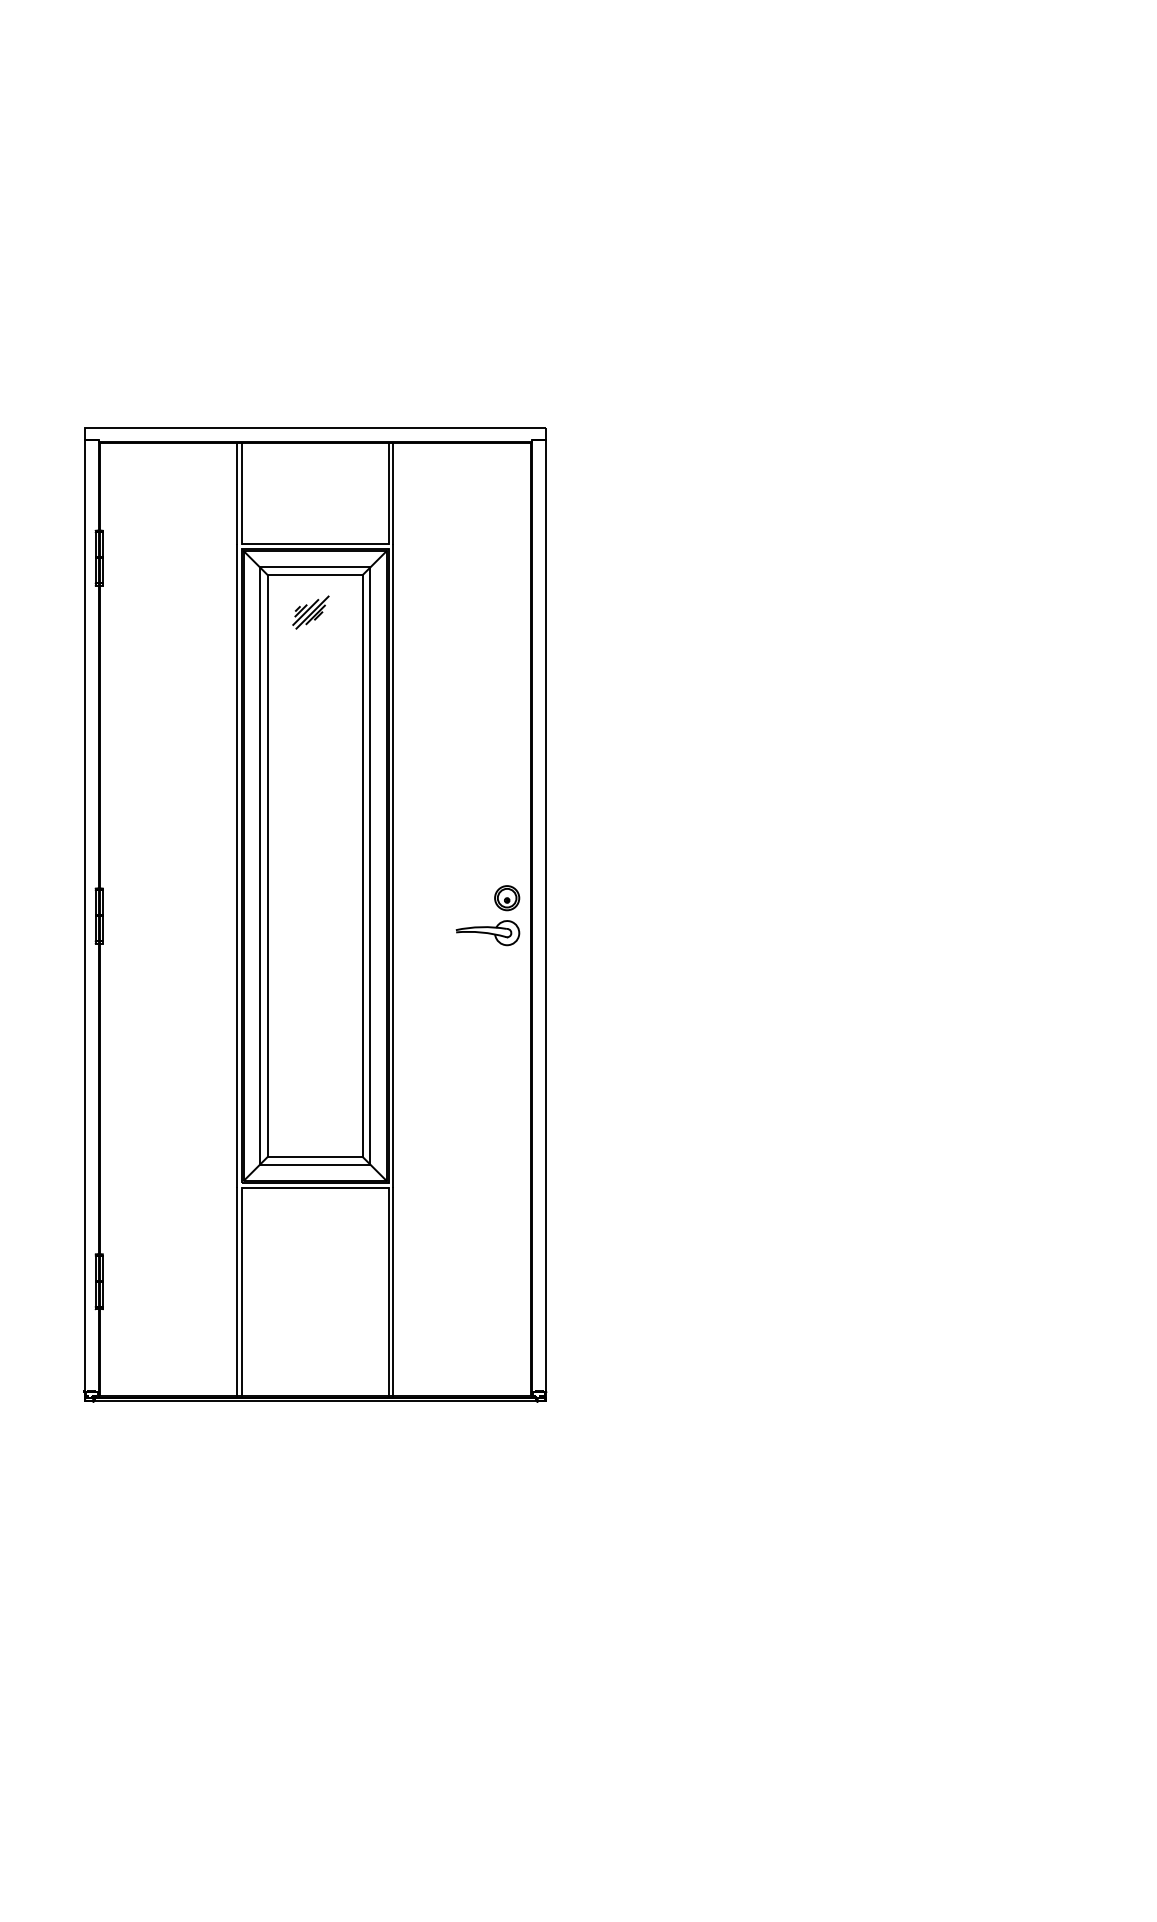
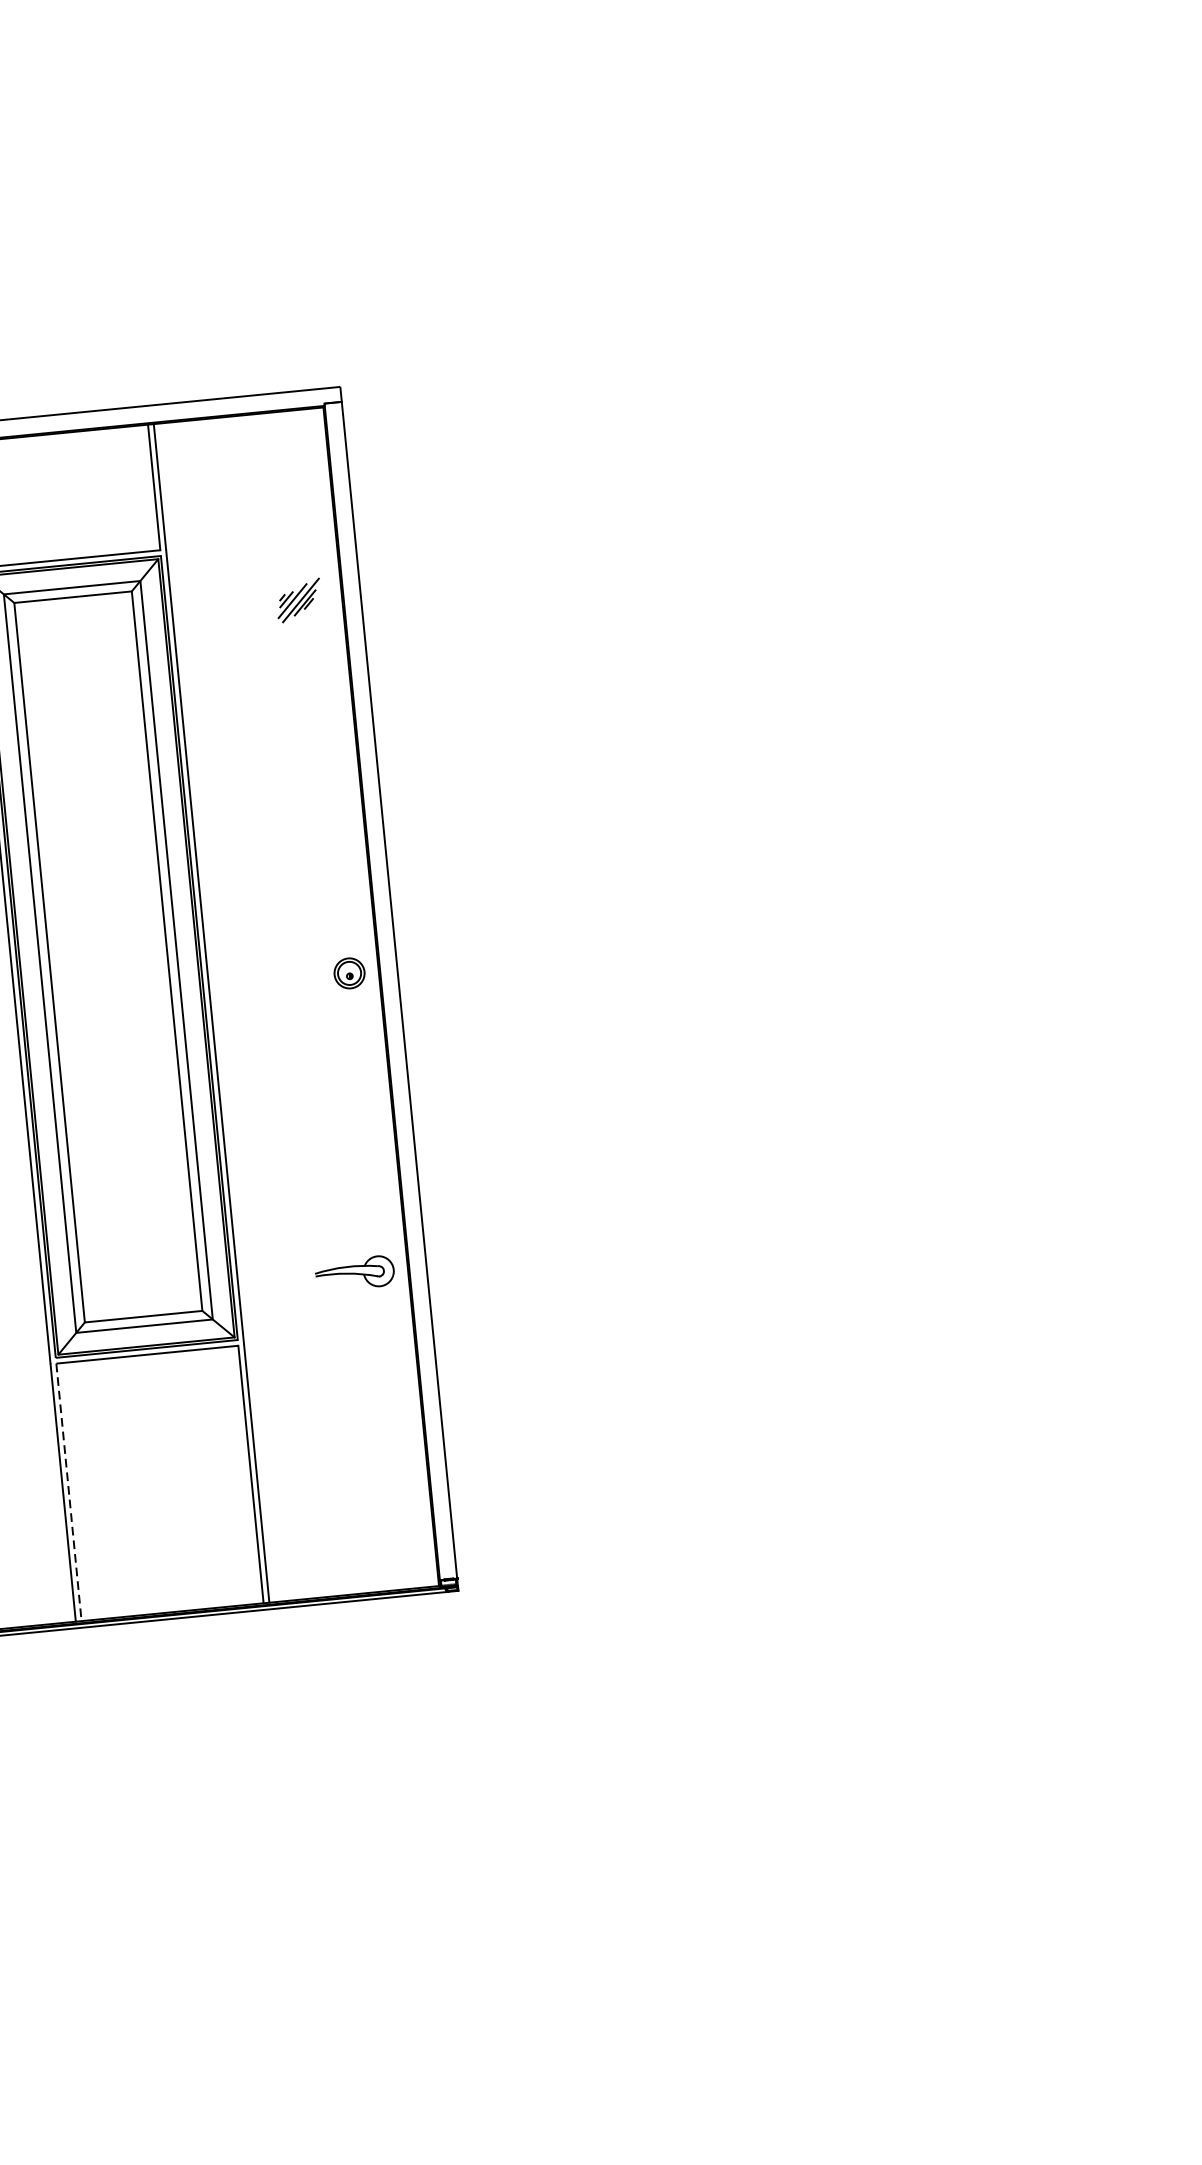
part: (310, 612) -> (298, 600), moved
part: (487, 933) -> (354, 1274), moved
line: (241, 1292) -> (68, 1493), solid -> dashed

